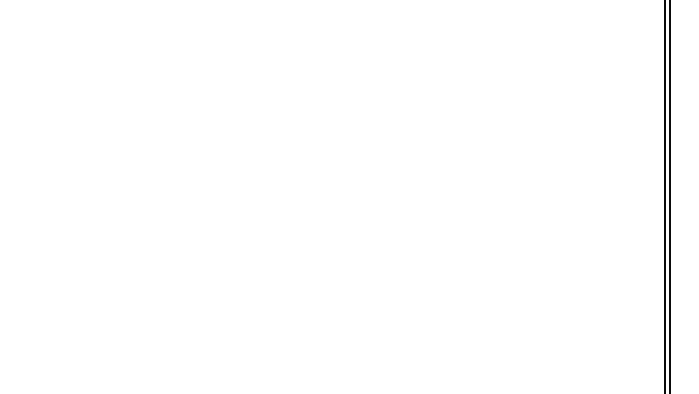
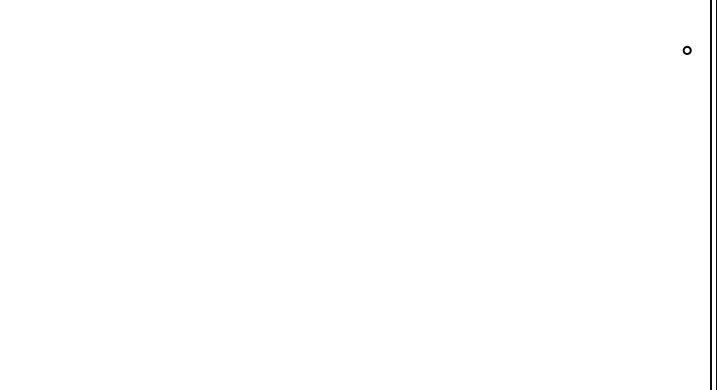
circle: (643, 117) -> (686, 50), added

